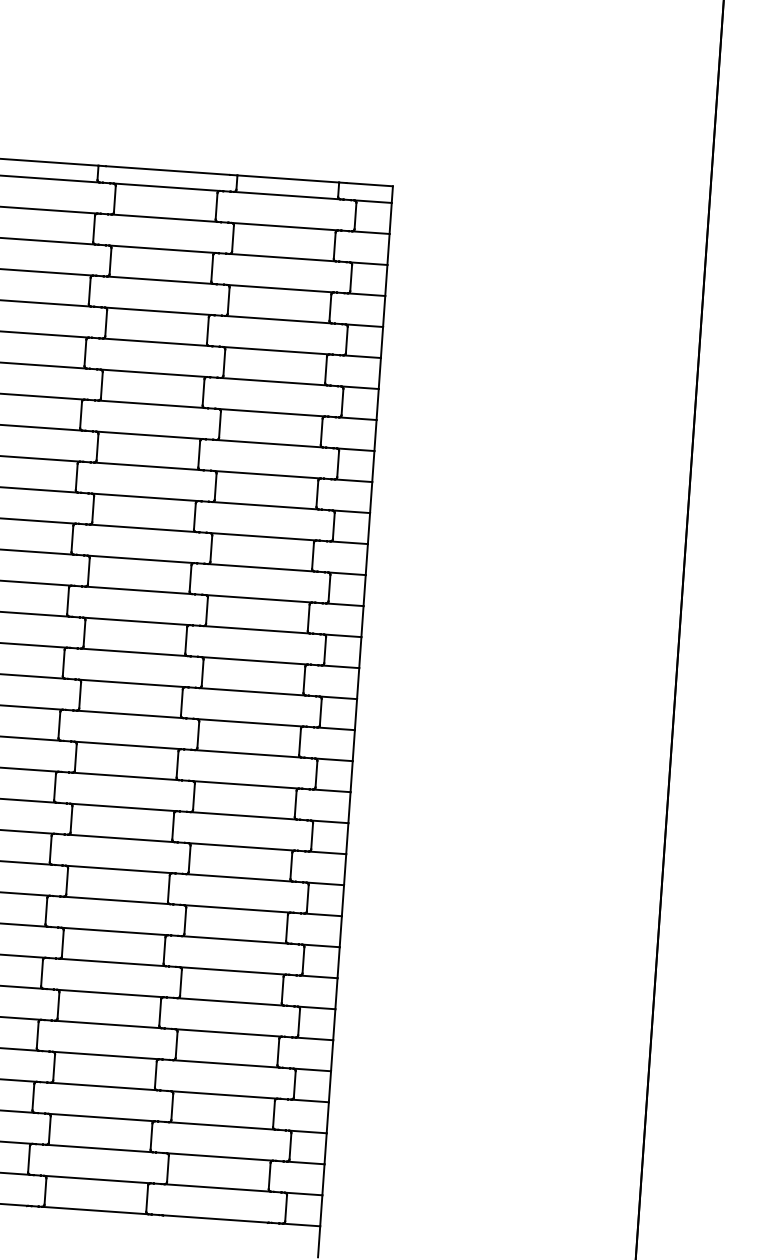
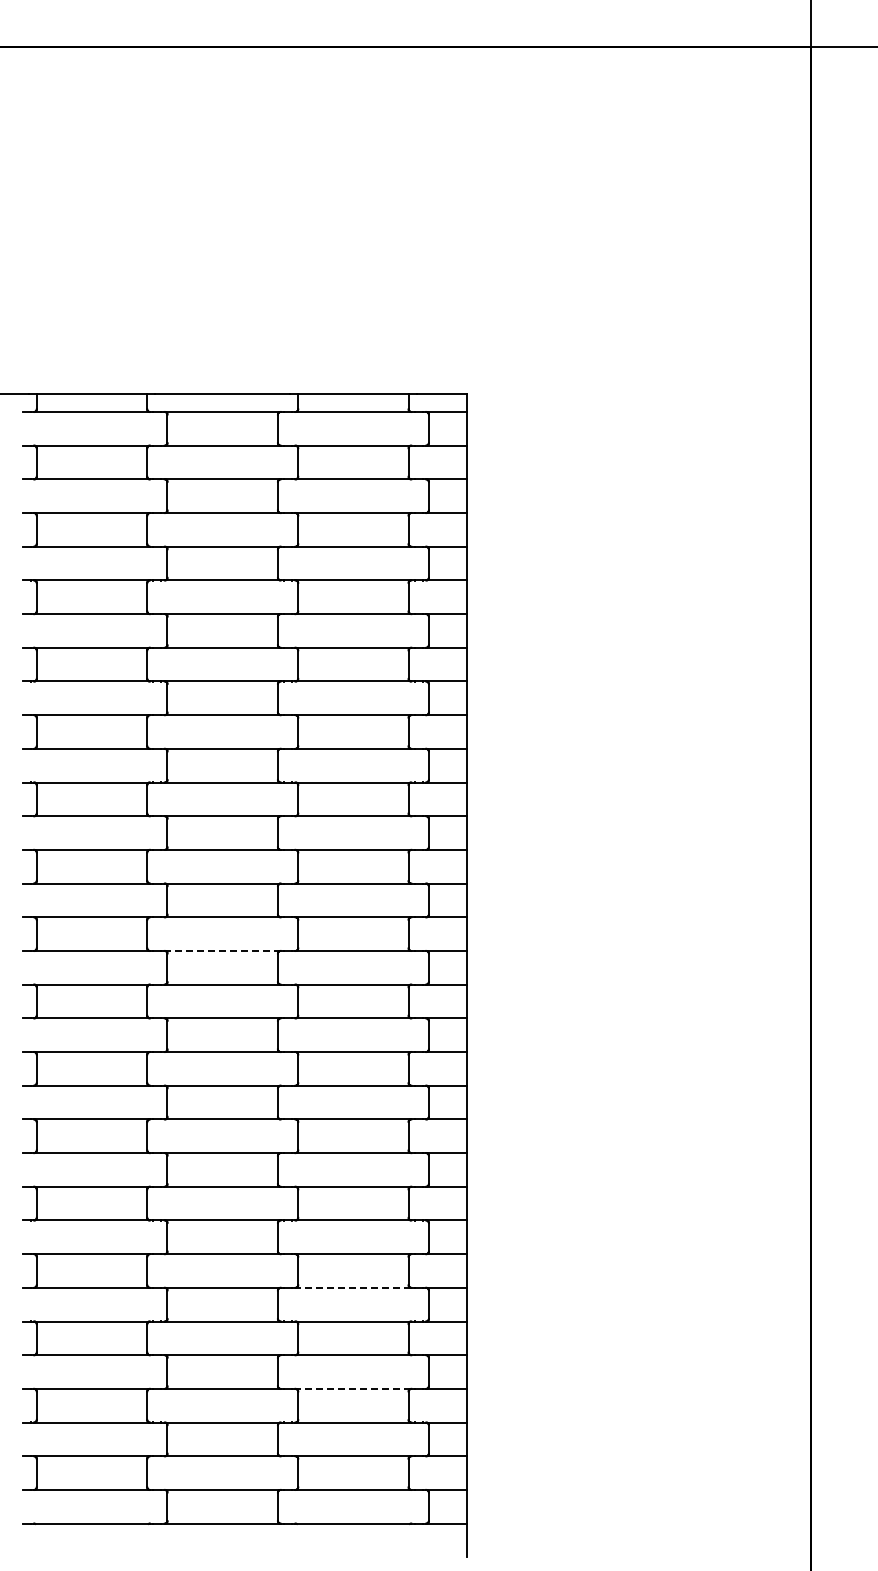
line: (131, 682) -> (222, 950), solid -> dashed
line: (230, 1001) -> (353, 1287), solid -> dashed
line: (224, 1094) -> (353, 1388), solid -> dashed

